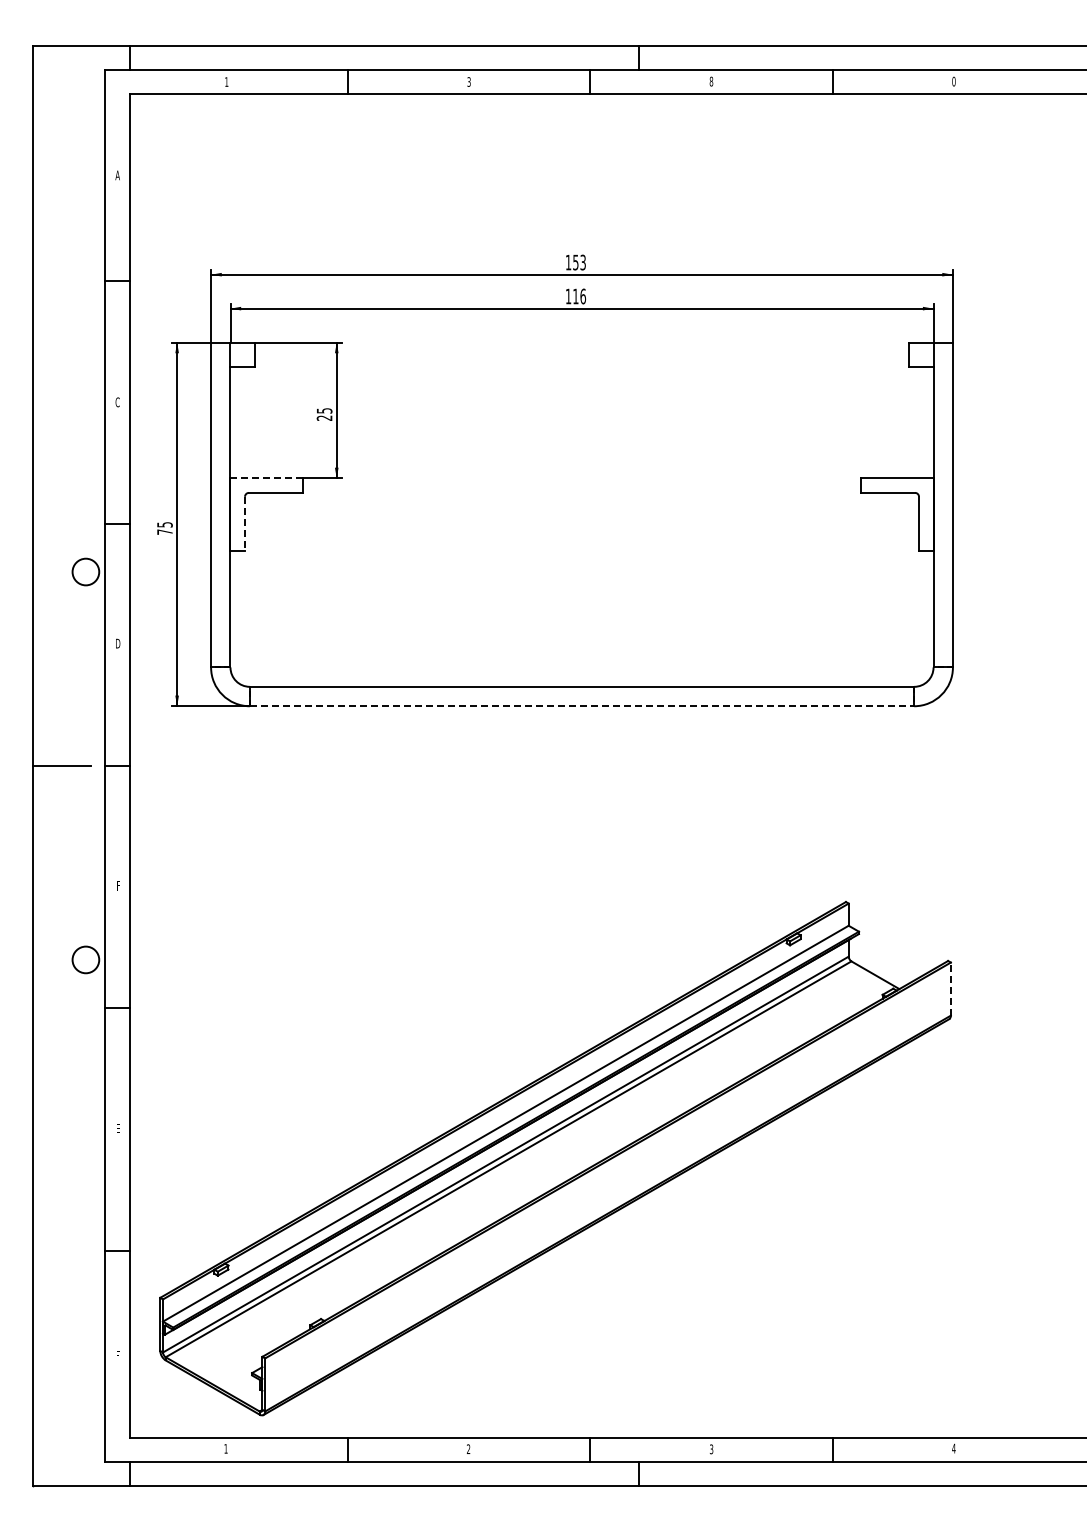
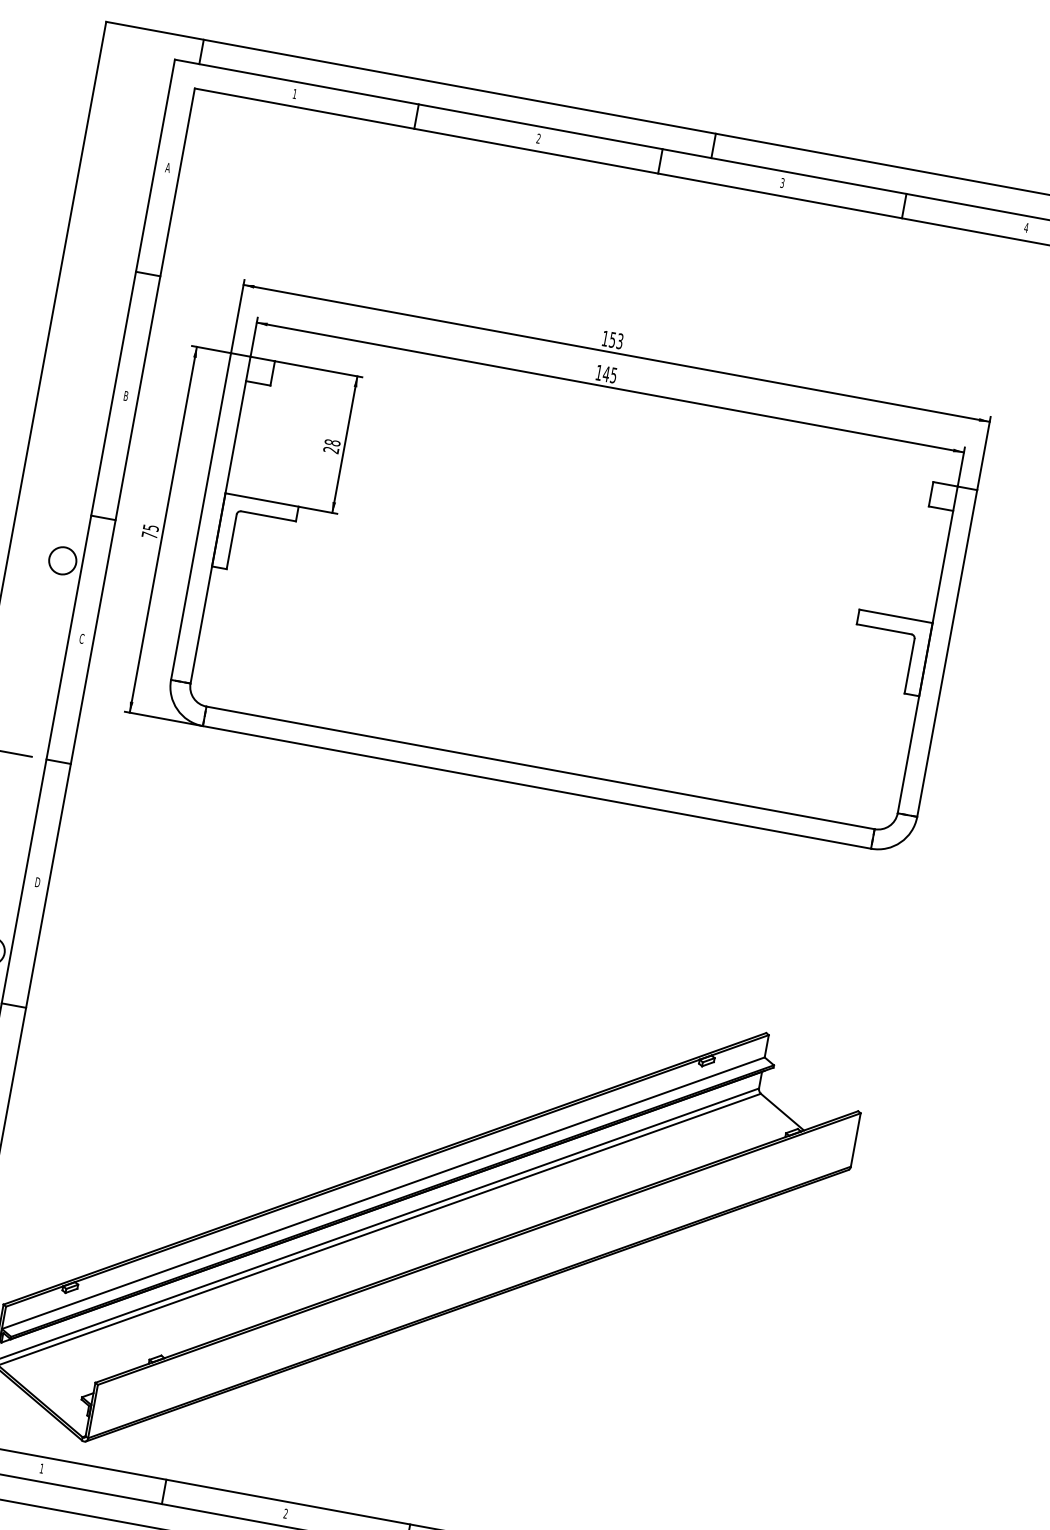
text: (711, 81) -> (782, 182), 8 -> 3
text: (953, 81) -> (1025, 227), 0 -> 4
text: (468, 82) -> (537, 139), 3 -> 2
text: (579, 296) -> (610, 374), 116 -> 145
text: (117, 402) -> (125, 396), C -> B
text: (324, 410) -> (332, 442), 25 -> 28
line: (267, 478) -> (262, 500), dashed -> solid
line: (245, 524) -> (232, 542), dashed -> solid
text: (118, 643) -> (82, 638), D -> C
line: (582, 706) -> (537, 787), dashed -> solid
text: (118, 885) -> (37, 882), F -> D
line: (950, 989) -> (855, 1140), dashed -> solid

